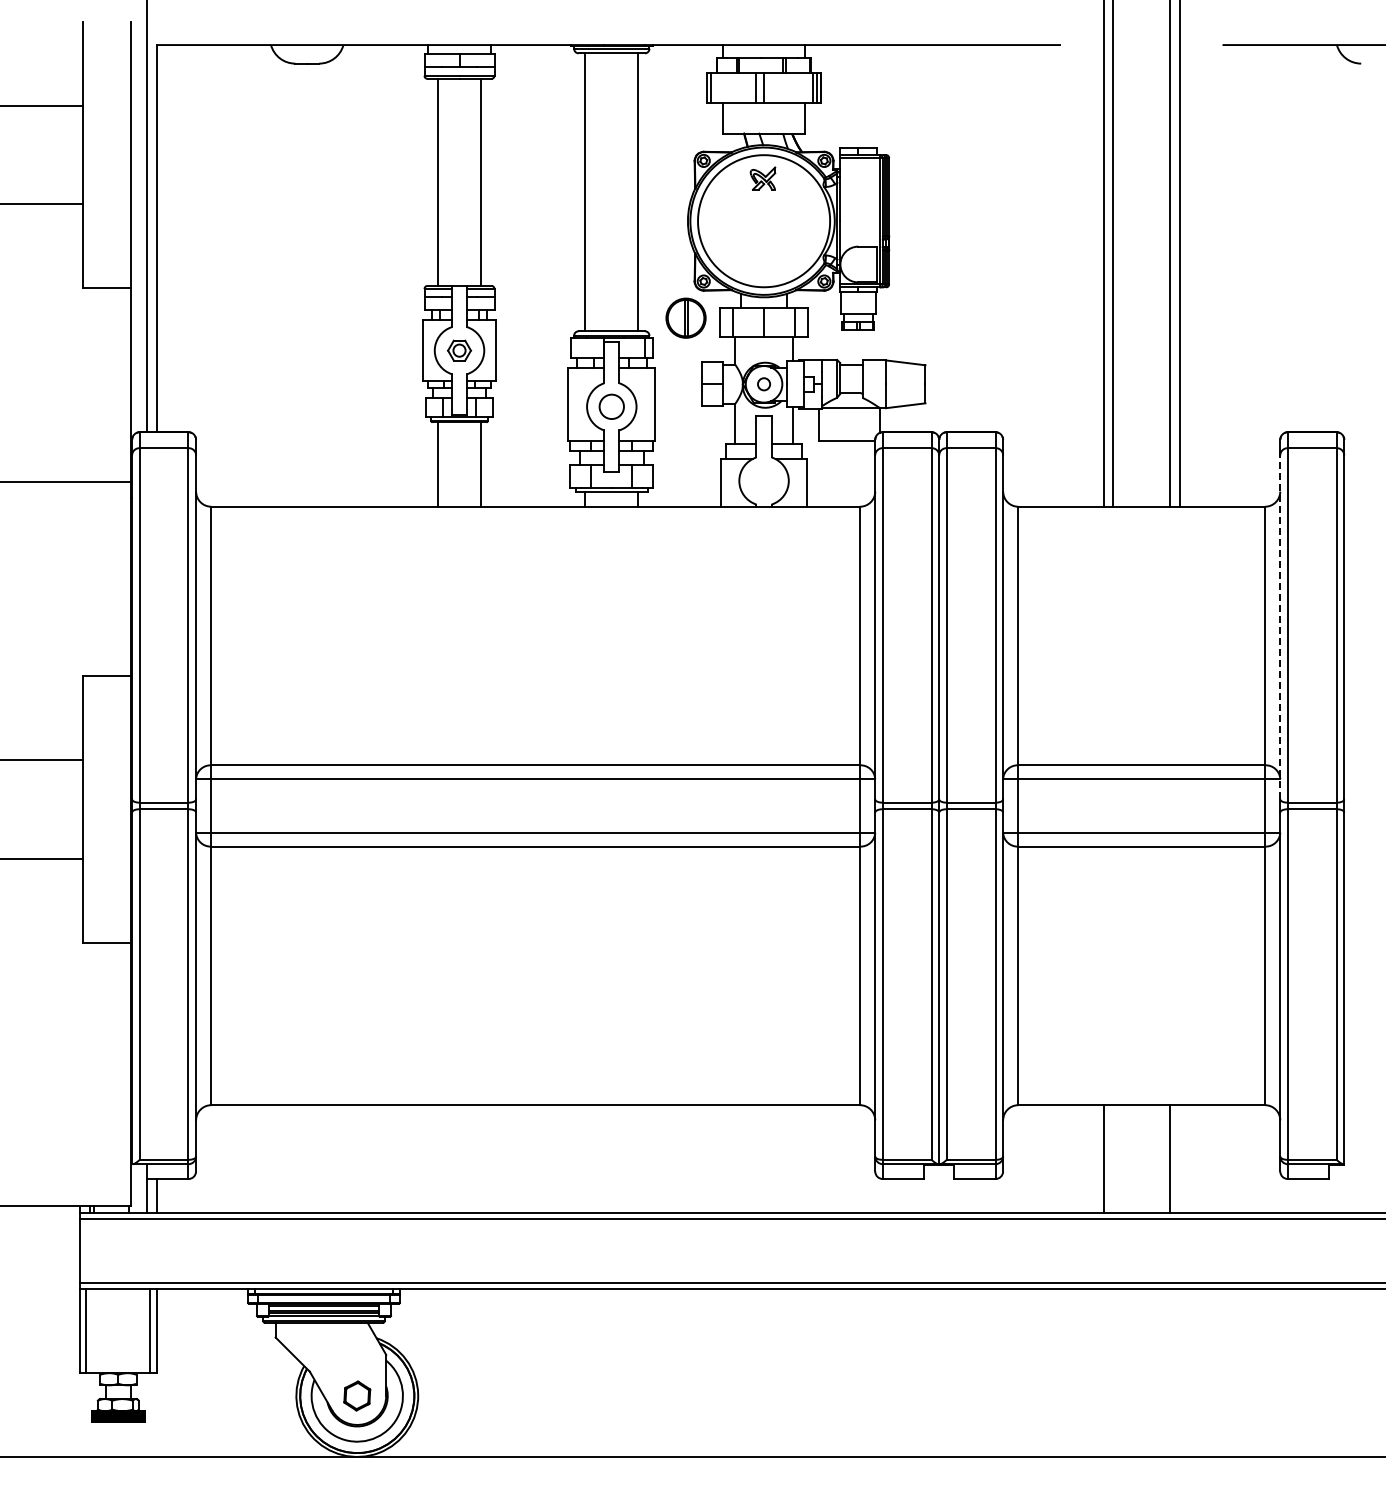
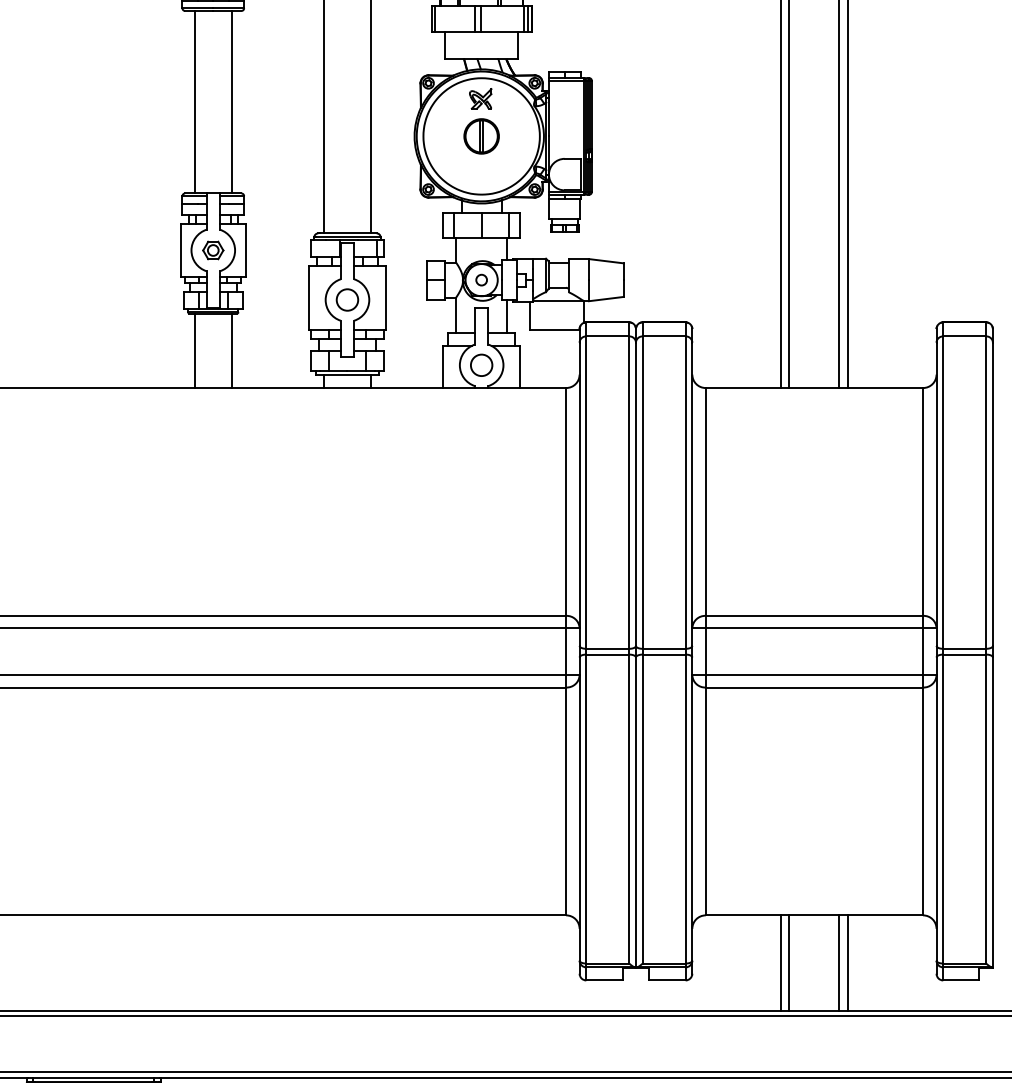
part: (685, 317) -> (481, 135), moved
circle: (764, 481) -> (482, 365), added
line: (1280, 626) -> (936, 493), dashed -> solid
line: (1113, 1159) -> (789, 963), added
line: (1179, 1159) -> (847, 963), added

